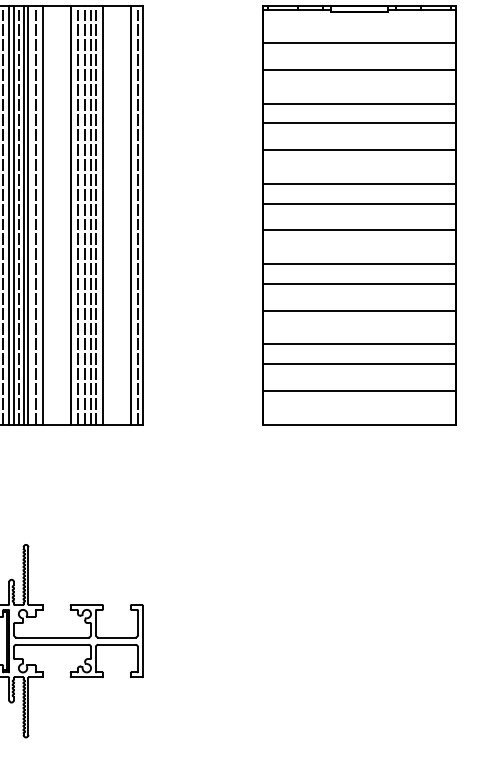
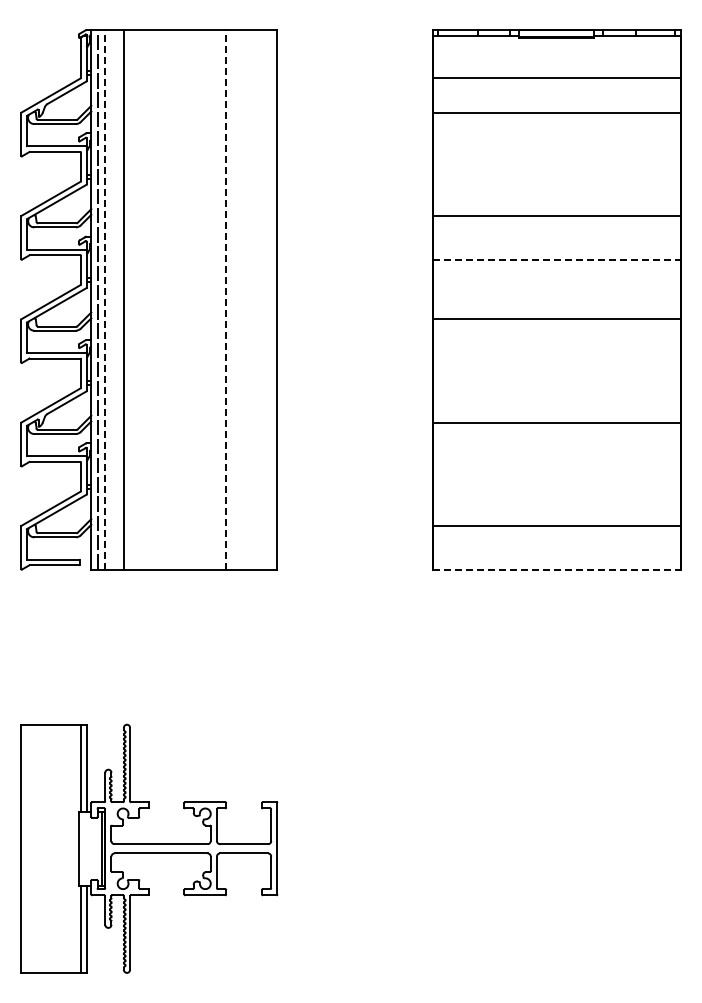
line: (359, 103) -> (556, 156), removed
line: (359, 123) -> (556, 181), removed
line: (360, 183) -> (557, 259), solid -> dashed
line: (359, 203) -> (556, 284), removed
line: (9, 214) -> (105, 299), solid -> dashed
line: (14, 214) -> (111, 299), removed
line: (18, 214) -> (117, 299), removed
line: (28, 214) -> (130, 299), removed
line: (35, 214) -> (139, 299), removed
line: (42, 214) -> (148, 299), removed
line: (70, 214) -> (184, 299), removed
line: (77, 214) -> (193, 299), removed
line: (85, 214) -> (203, 299), removed
line: (90, 214) -> (210, 299), removed
line: (95, 214) -> (216, 299), removed
line: (103, 214) -> (226, 299), solid -> dashed
line: (130, 214) -> (261, 299), removed
line: (138, 214) -> (271, 299), removed
line: (359, 263) -> (556, 362), removed
line: (359, 283) -> (556, 388), removed
line: (359, 344) -> (556, 466), removed
line: (359, 363) -> (556, 491), removed
line: (360, 424) -> (557, 569), solid -> dashed

